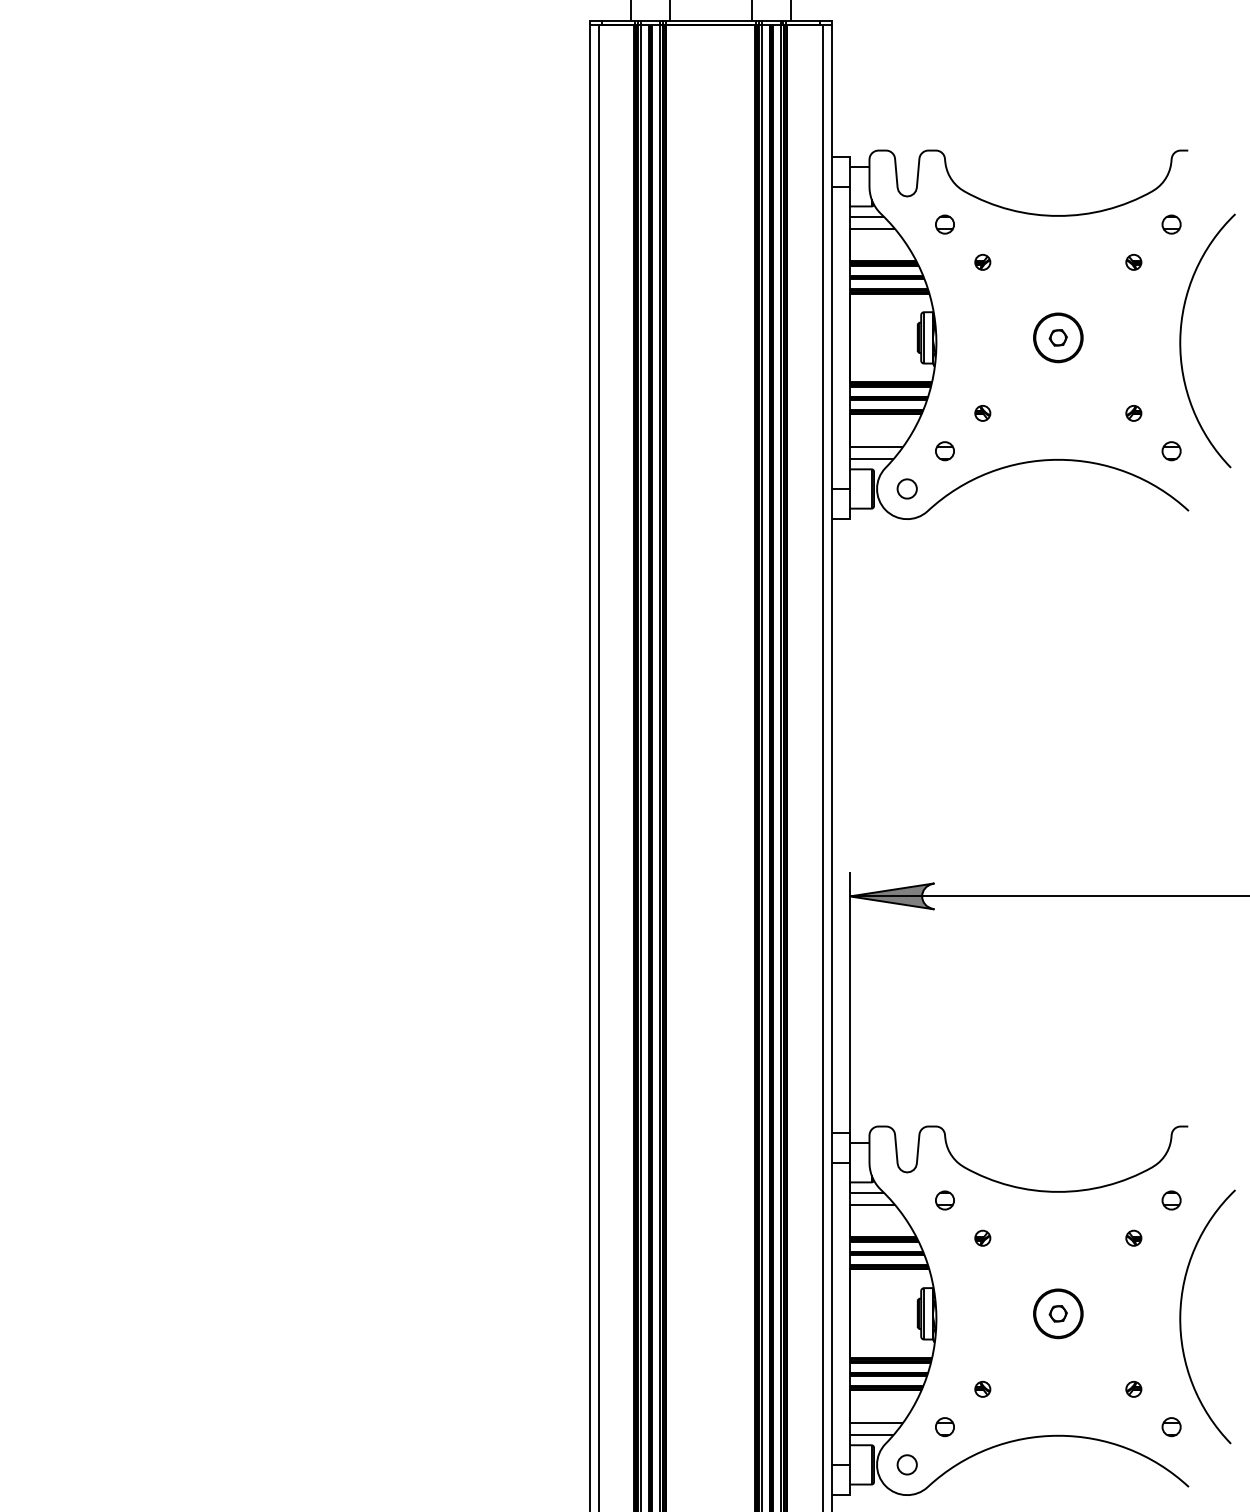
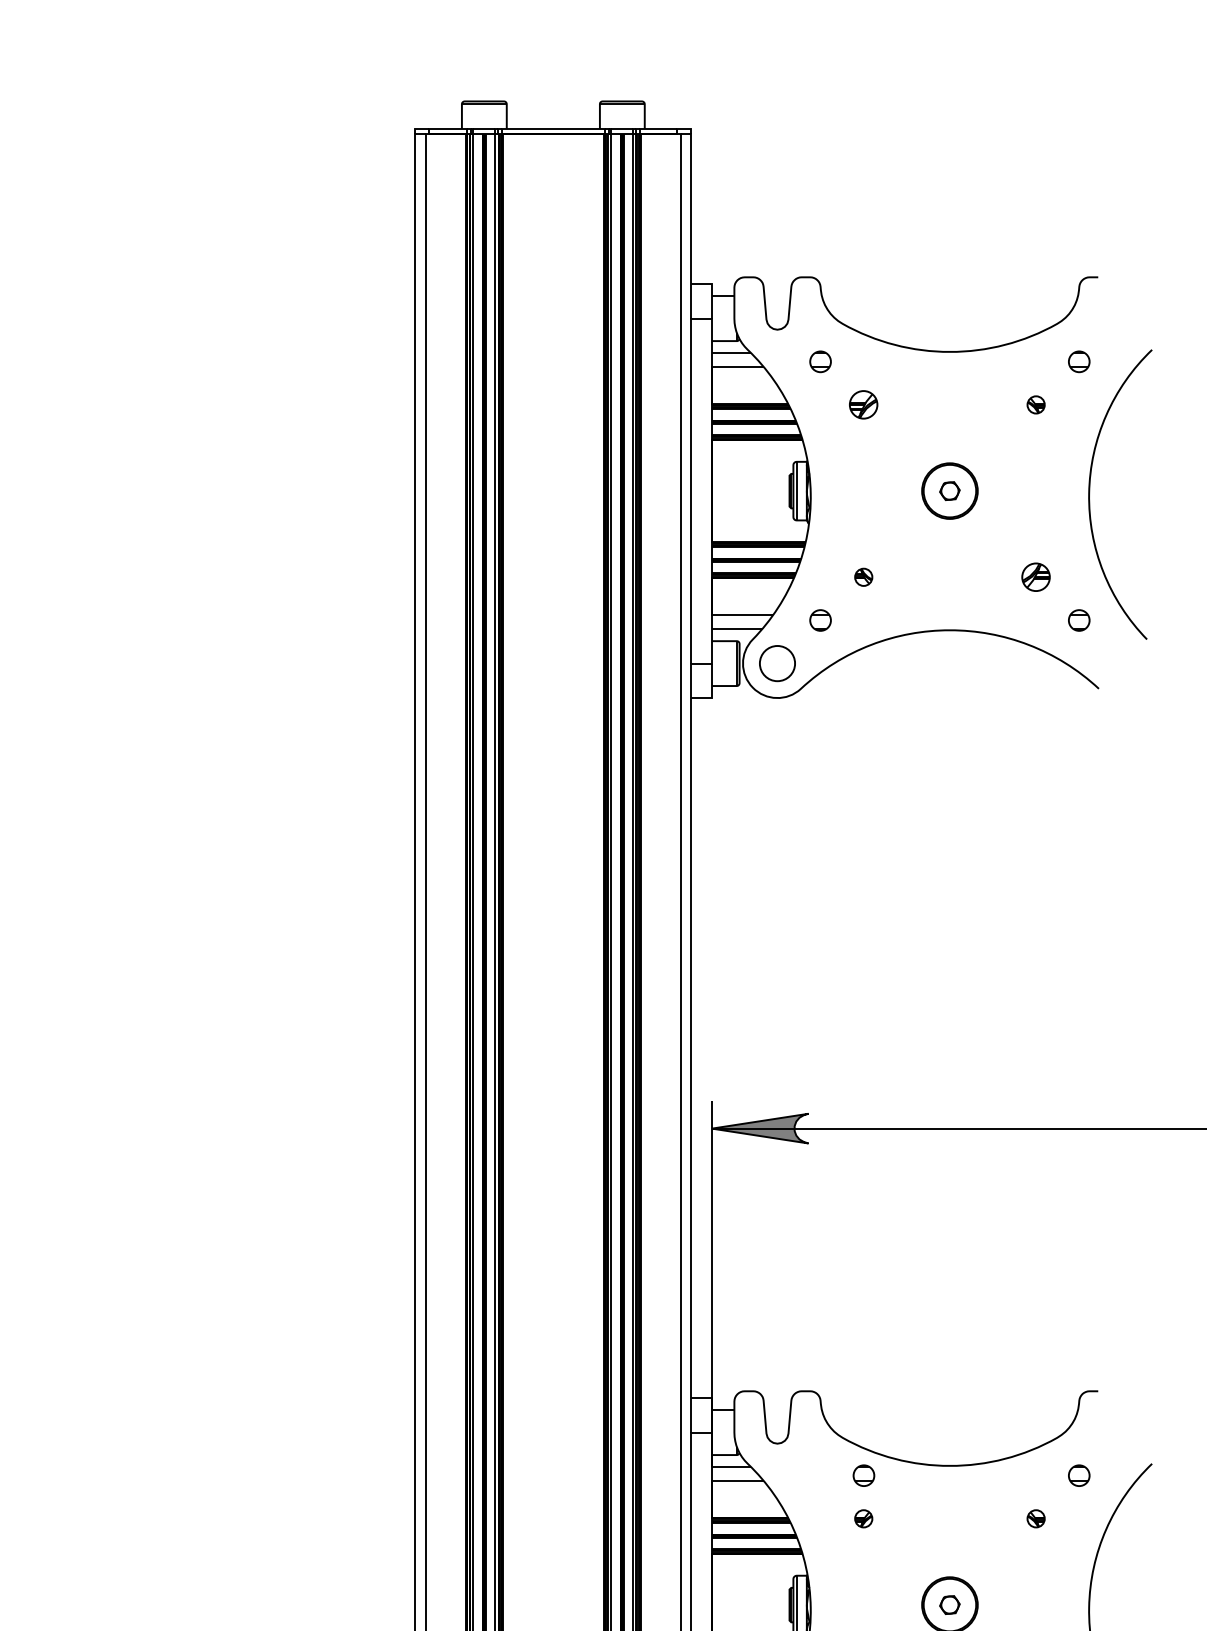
part: (982, 262) -> (863, 405), size x1.6
part: (1133, 413) -> (1035, 577), size x1.6
circle: (906, 488) -> (776, 663), size x1.6
part: (944, 1200) -> (863, 1475), moved

